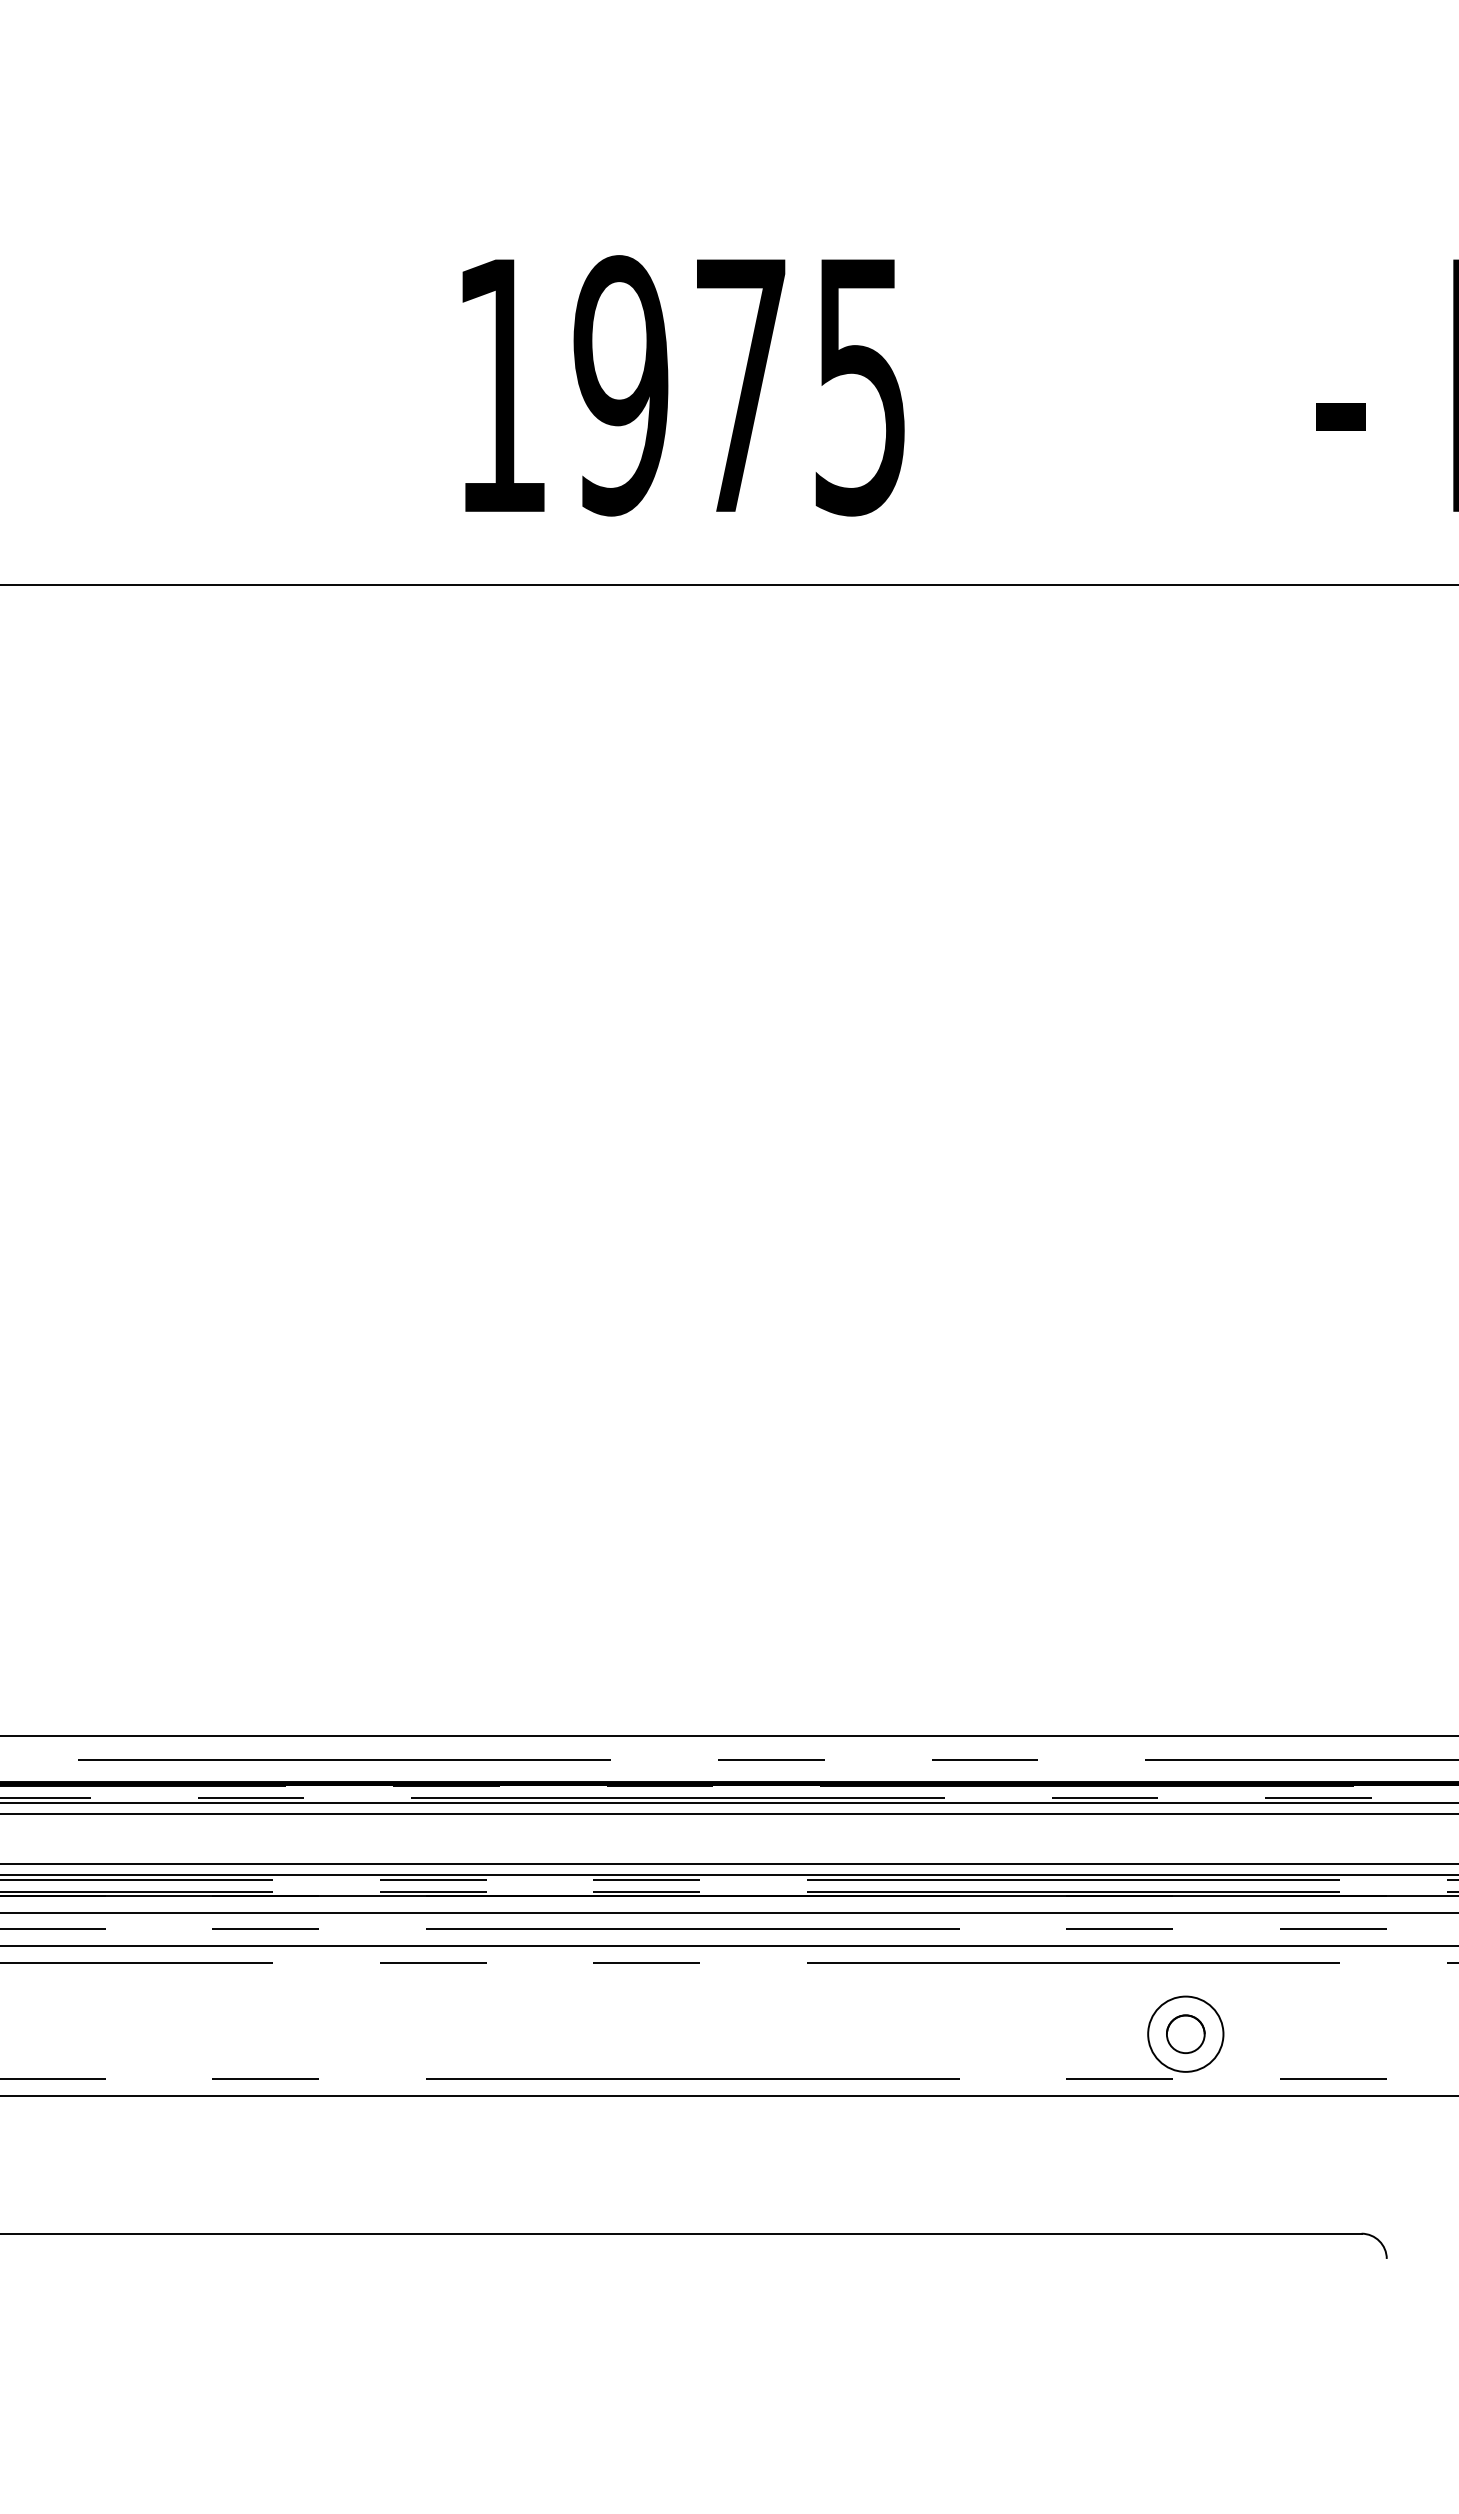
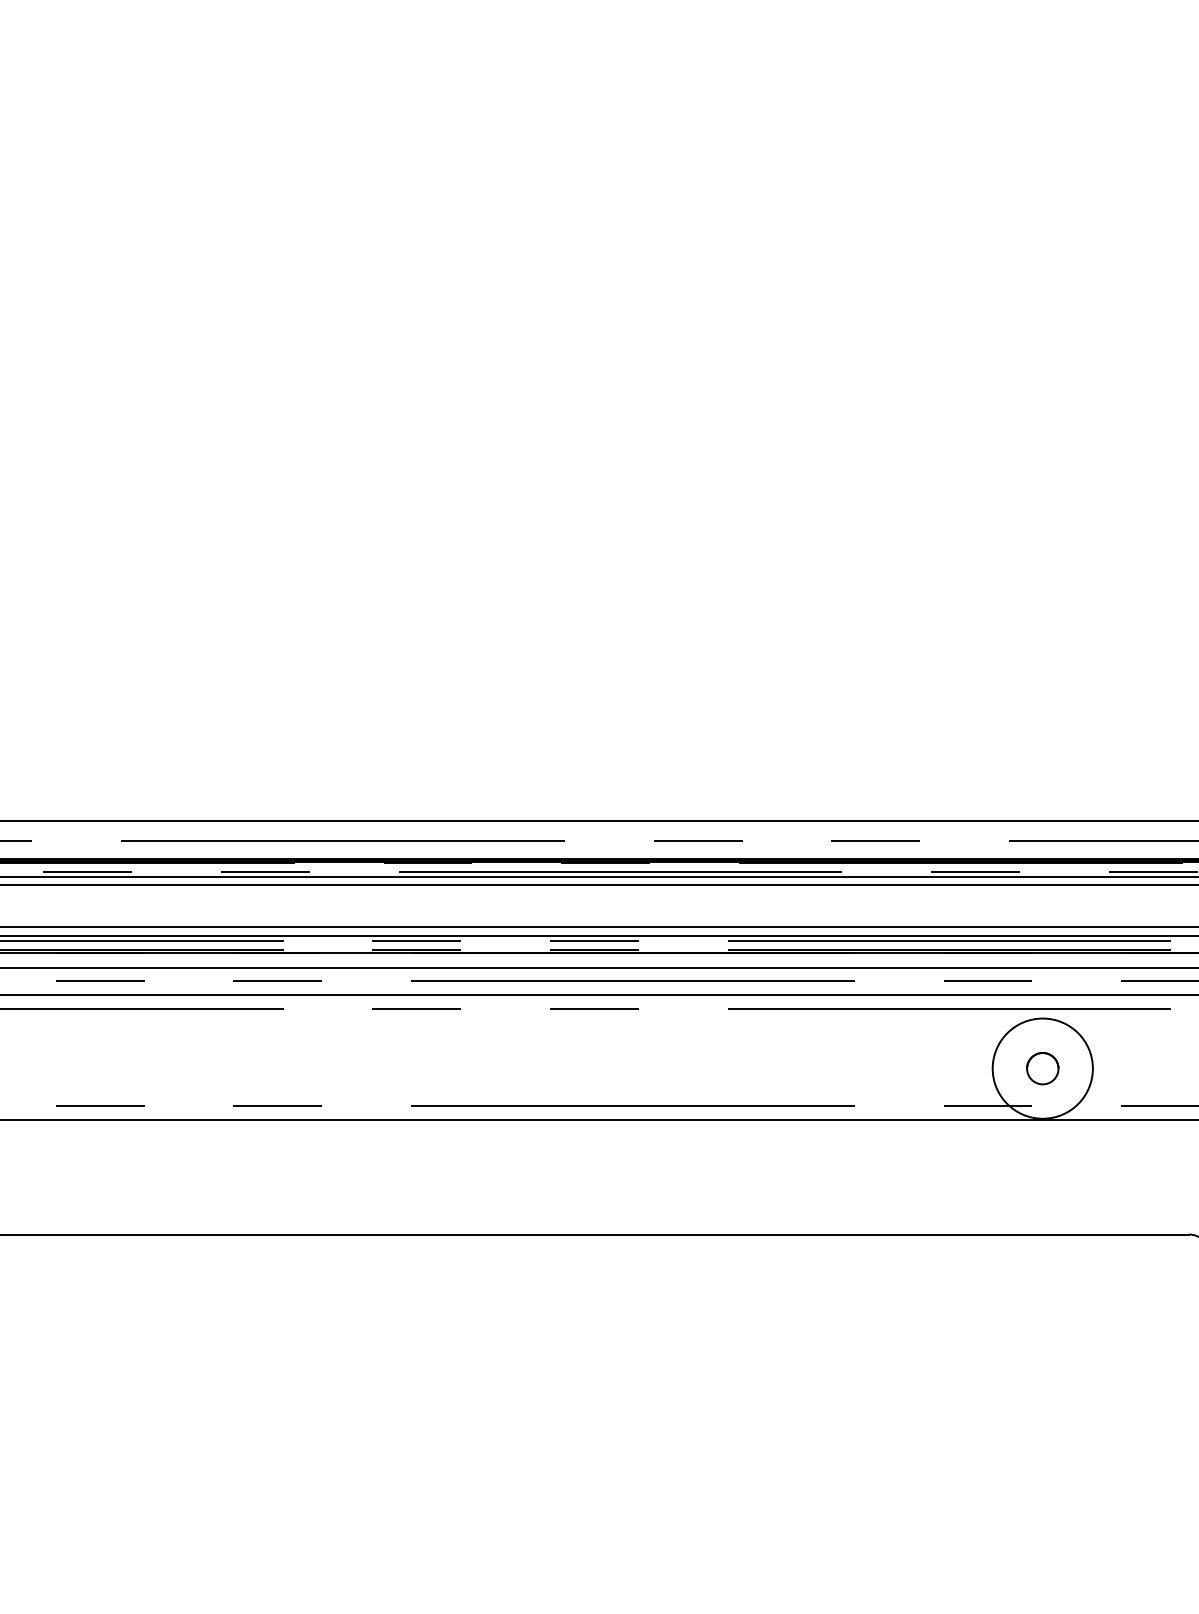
circle: (1185, 2033) -> (1042, 1068), size x1.6

